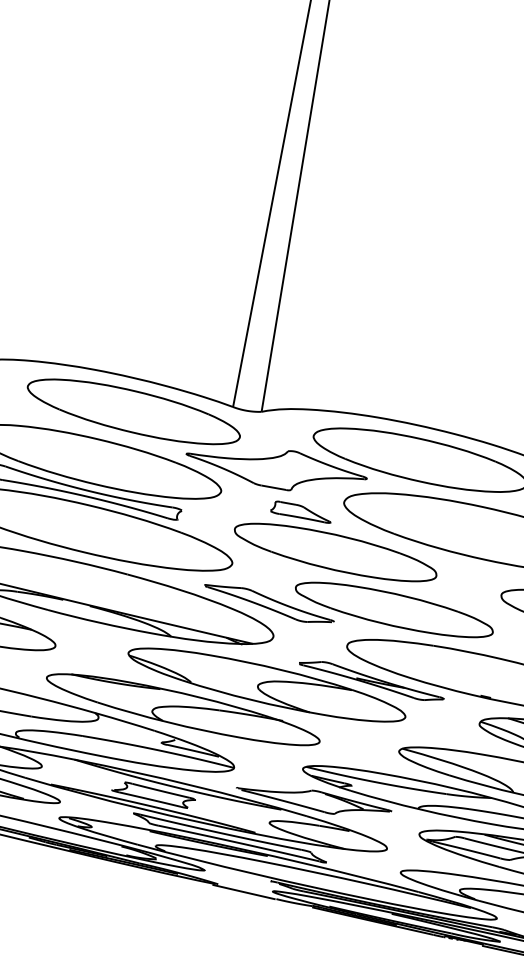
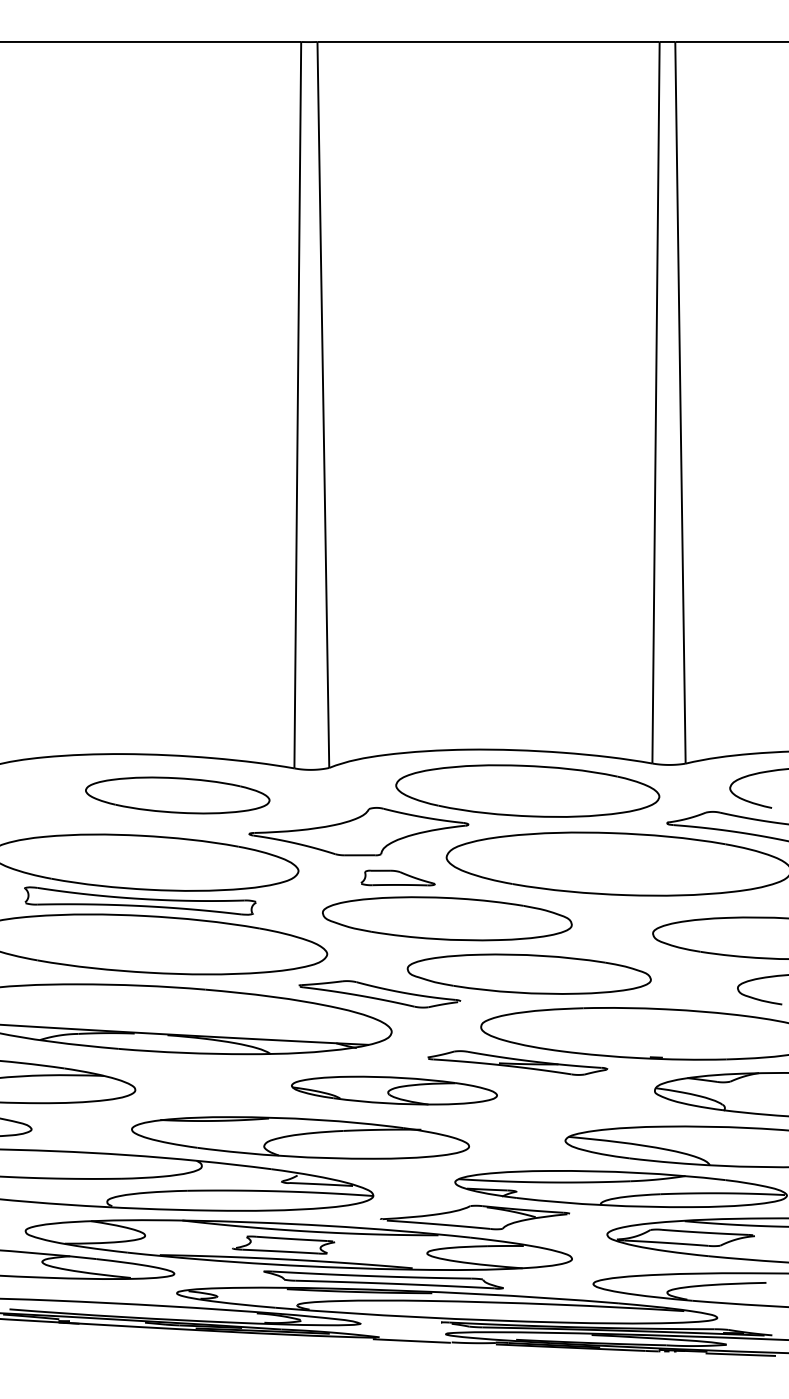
part: (133, 411) -> (177, 795), size x0.7
part: (267, 684) -> (394, 1090), size x0.6

